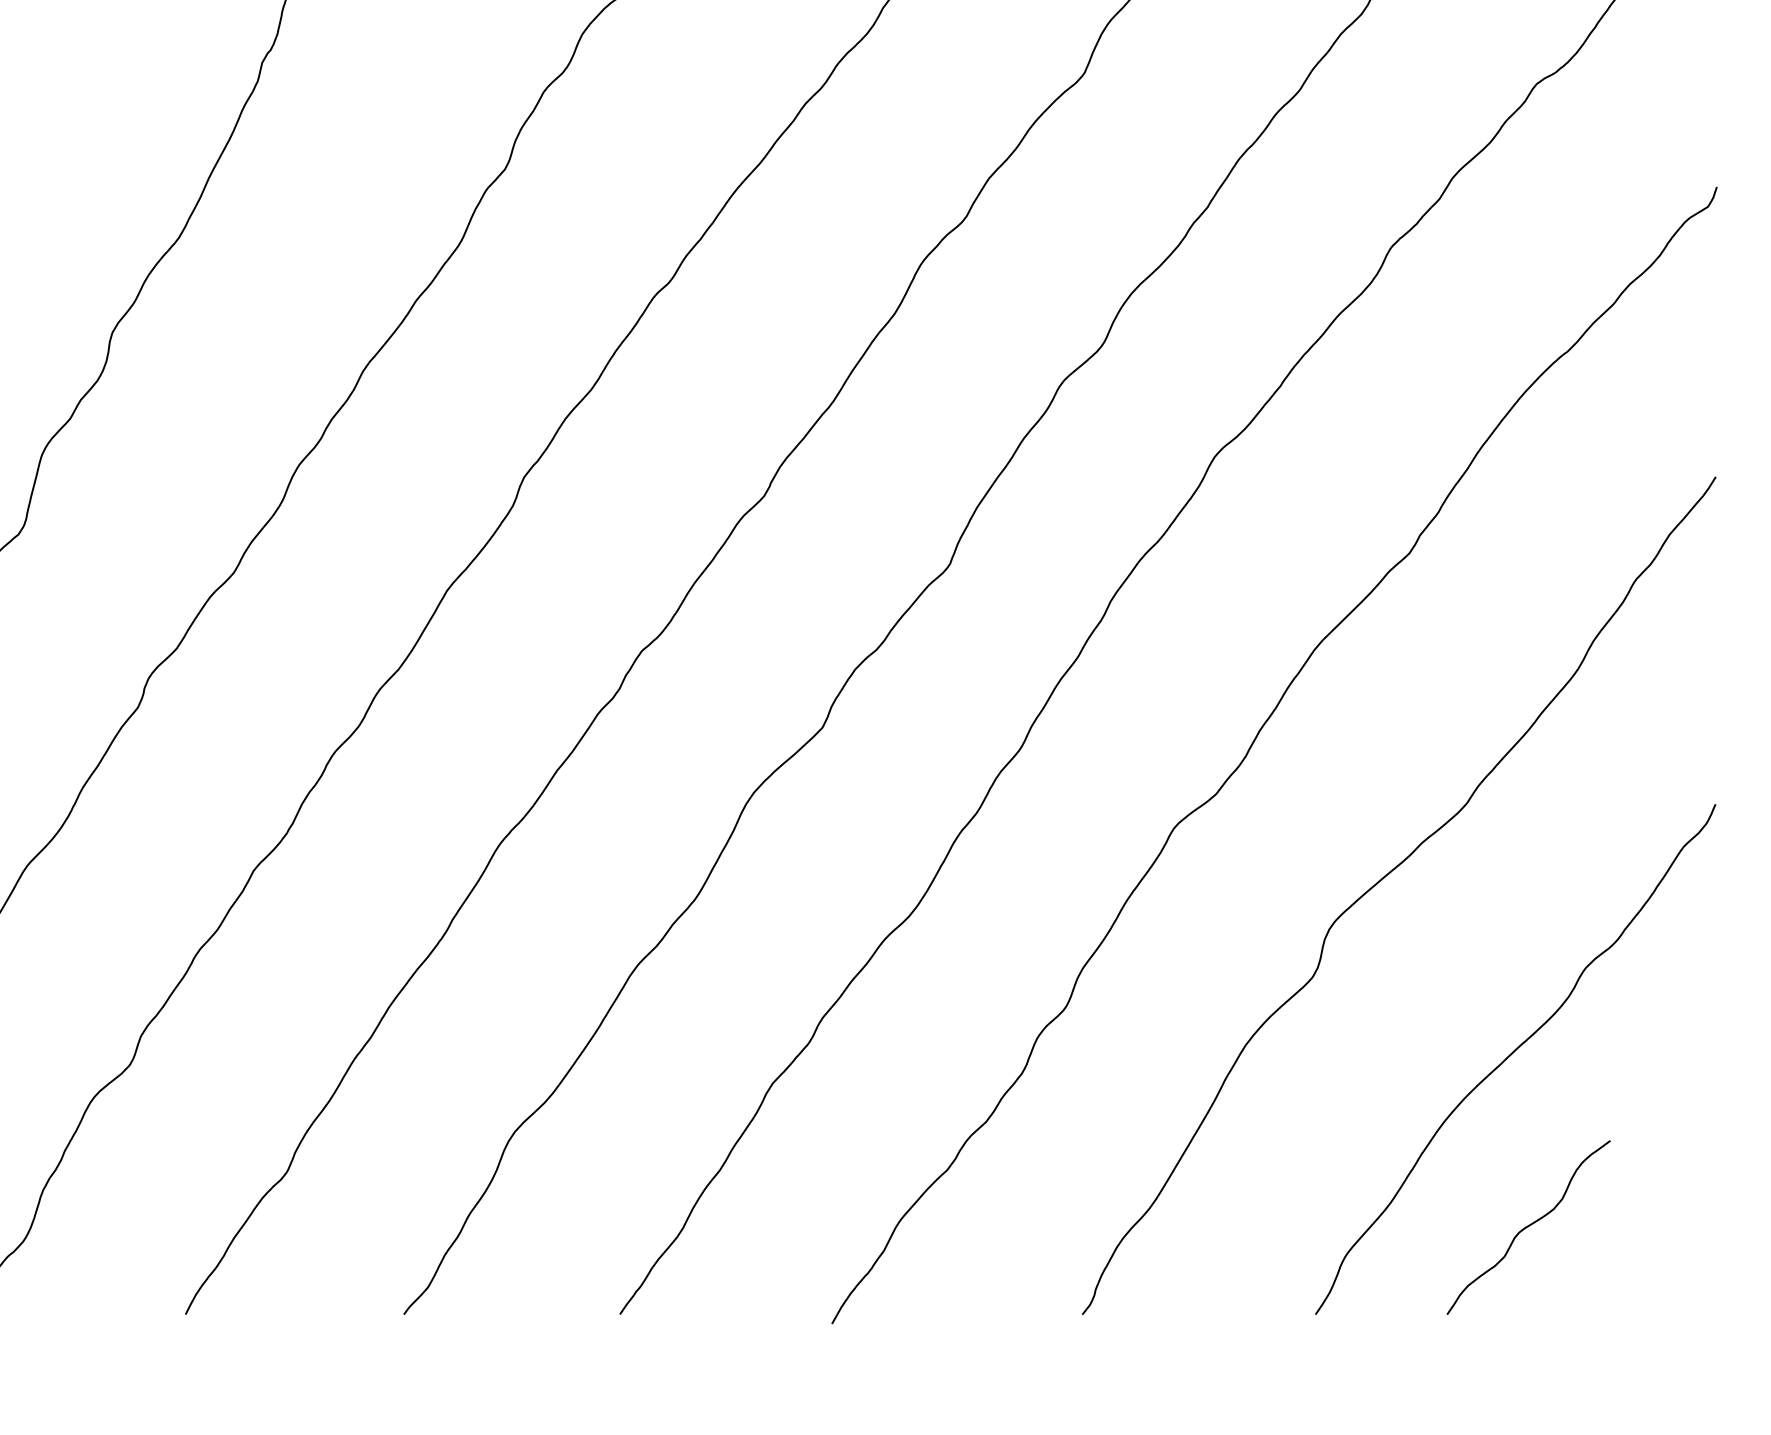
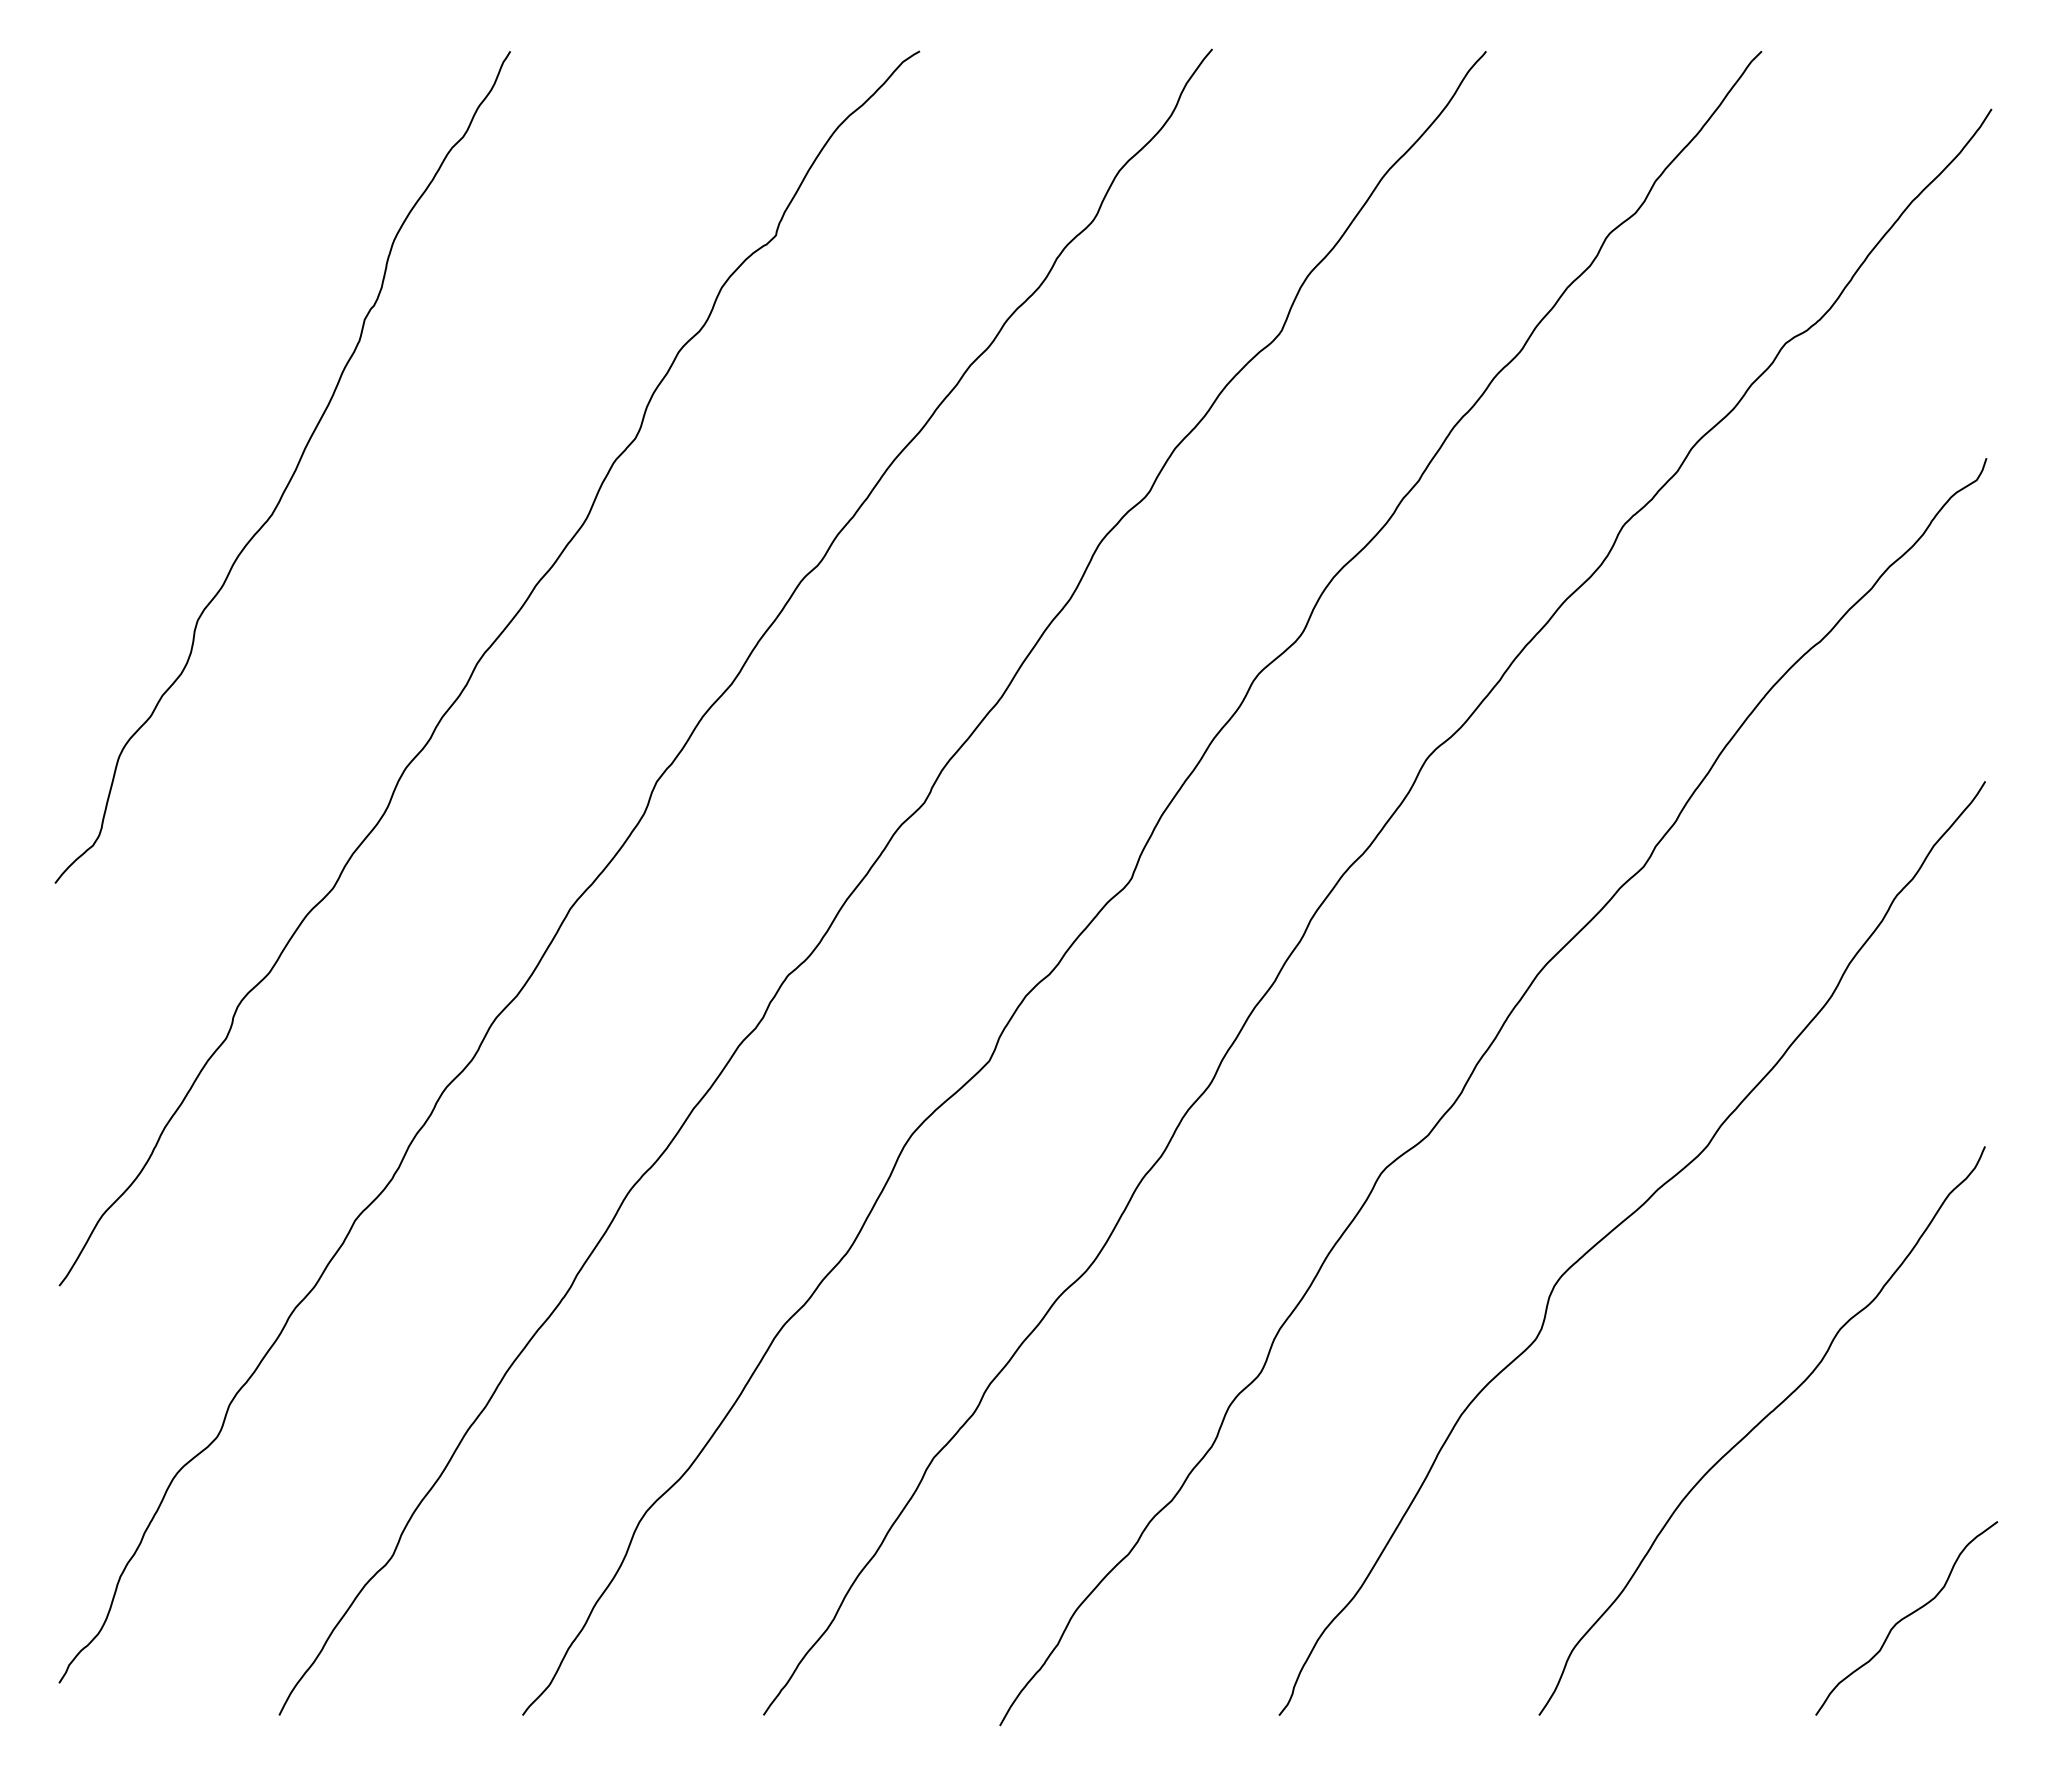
curve: (1528, 1226) -> (1906, 1617), moved

